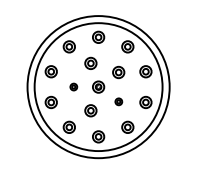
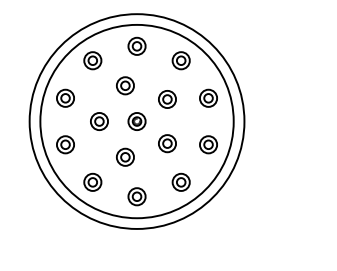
part: (73, 86) -> (99, 120), size x1.67
part: (118, 101) -> (167, 143), size x1.67

